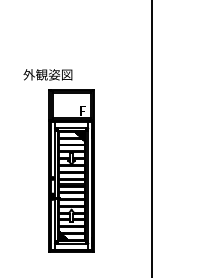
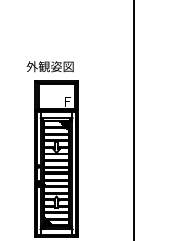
text: (47, 74) -> (49, 66), moved

